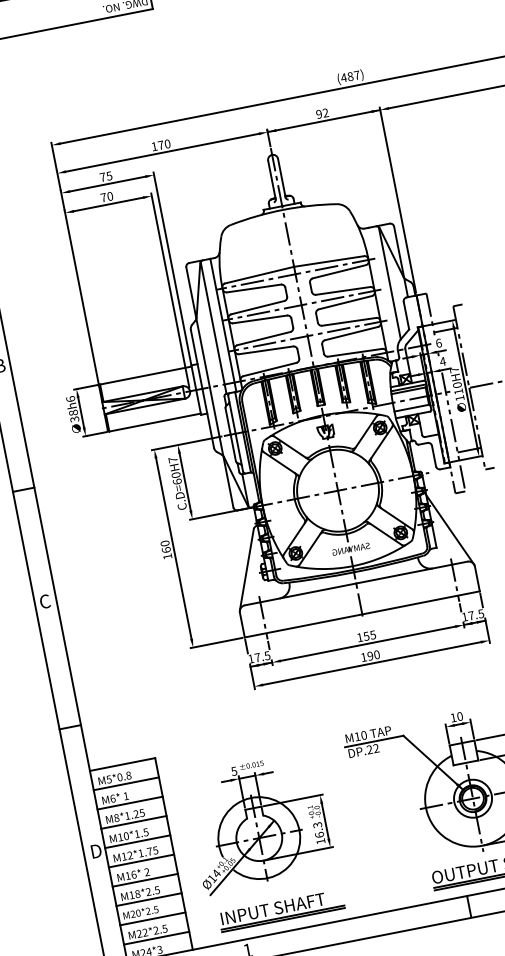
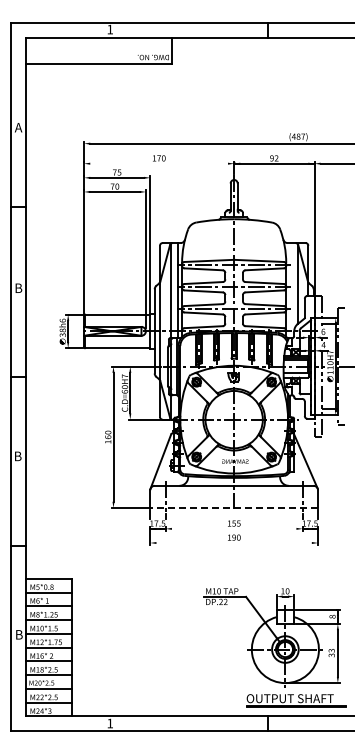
line: (163, 152) -> (159, 163), removed
text: (44, 601) -> (17, 456), C -> B
line: (362, 613) -> (234, 507), solid -> dashed
line: (367, 643) -> (233, 528), removed
line: (370, 663) -> (233, 542), removed
part: (259, 823) -> (135, 637), removed
text: (96, 850) -> (19, 634), D -> B
part: (281, 910) -> (138, 700), removed

